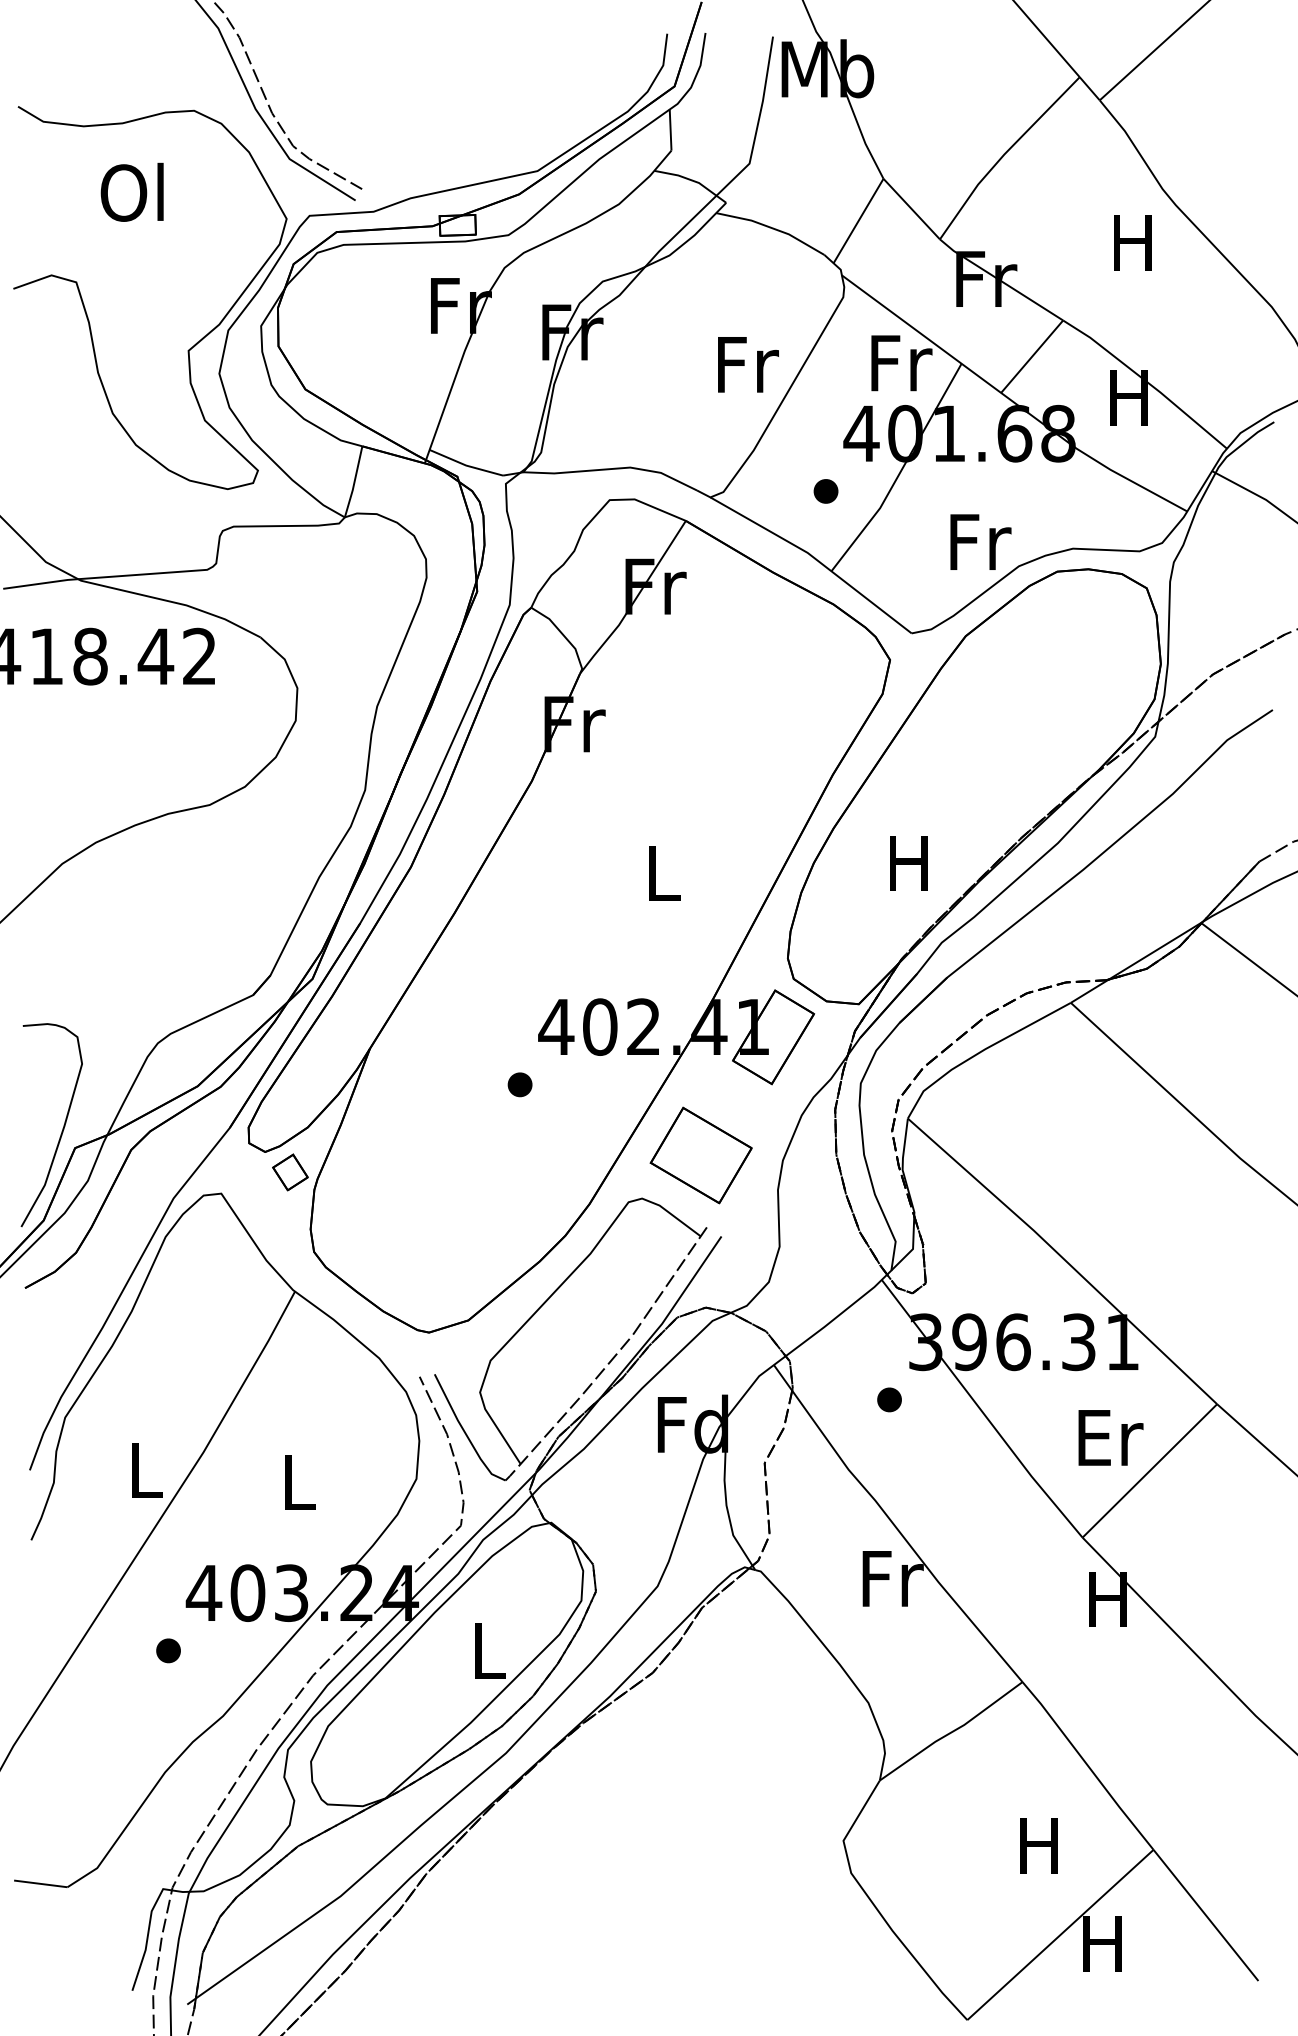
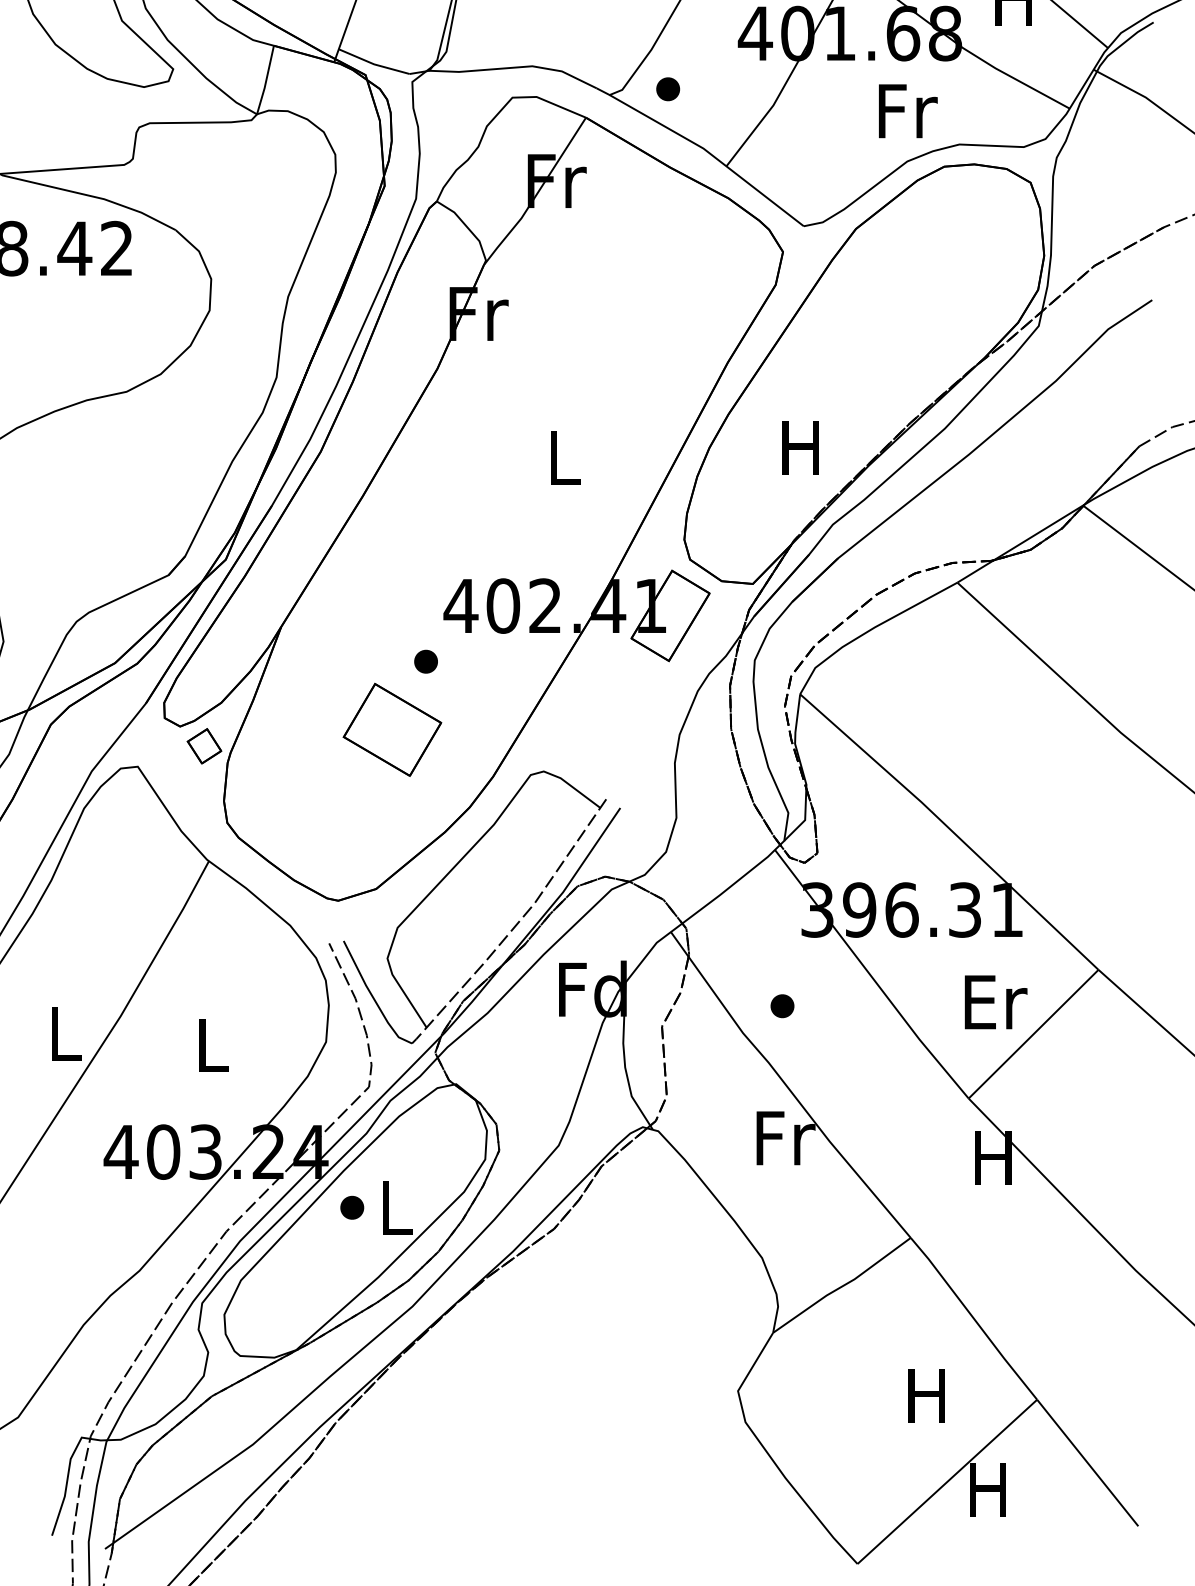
part: (825, 491) -> (667, 89), moved
text: (980, 541) -> (907, 110), moved
part: (700, 1155) -> (391, 729), moved
part: (889, 1399) -> (782, 1005), moved
part: (168, 1650) -> (352, 1207), moved

